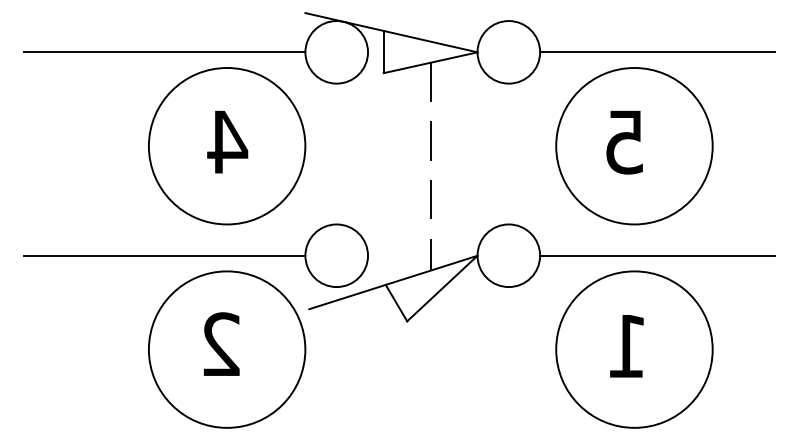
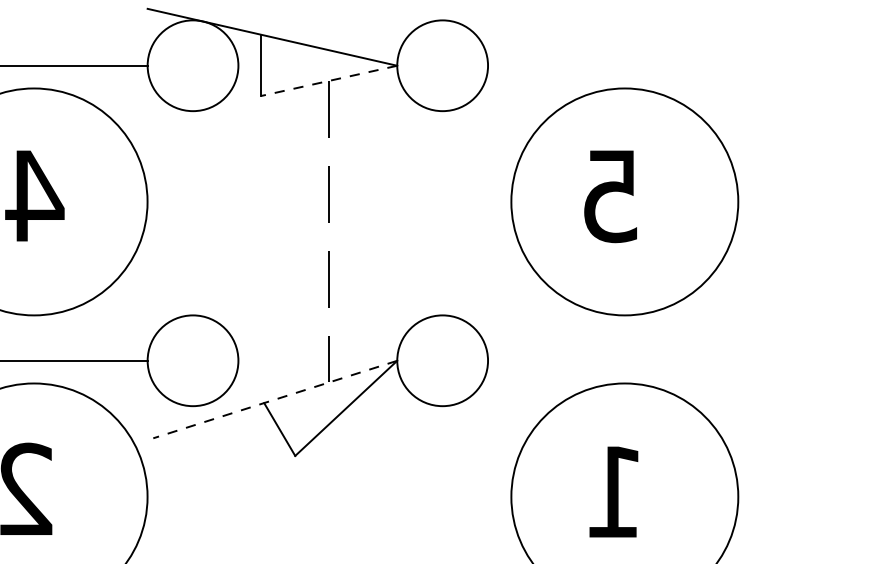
line: (657, 52) -> (658, 66), removed
line: (430, 62) -> (329, 80), solid -> dashed
line: (657, 255) -> (658, 360), removed
line: (392, 282) -> (273, 399), solid -> dashed

